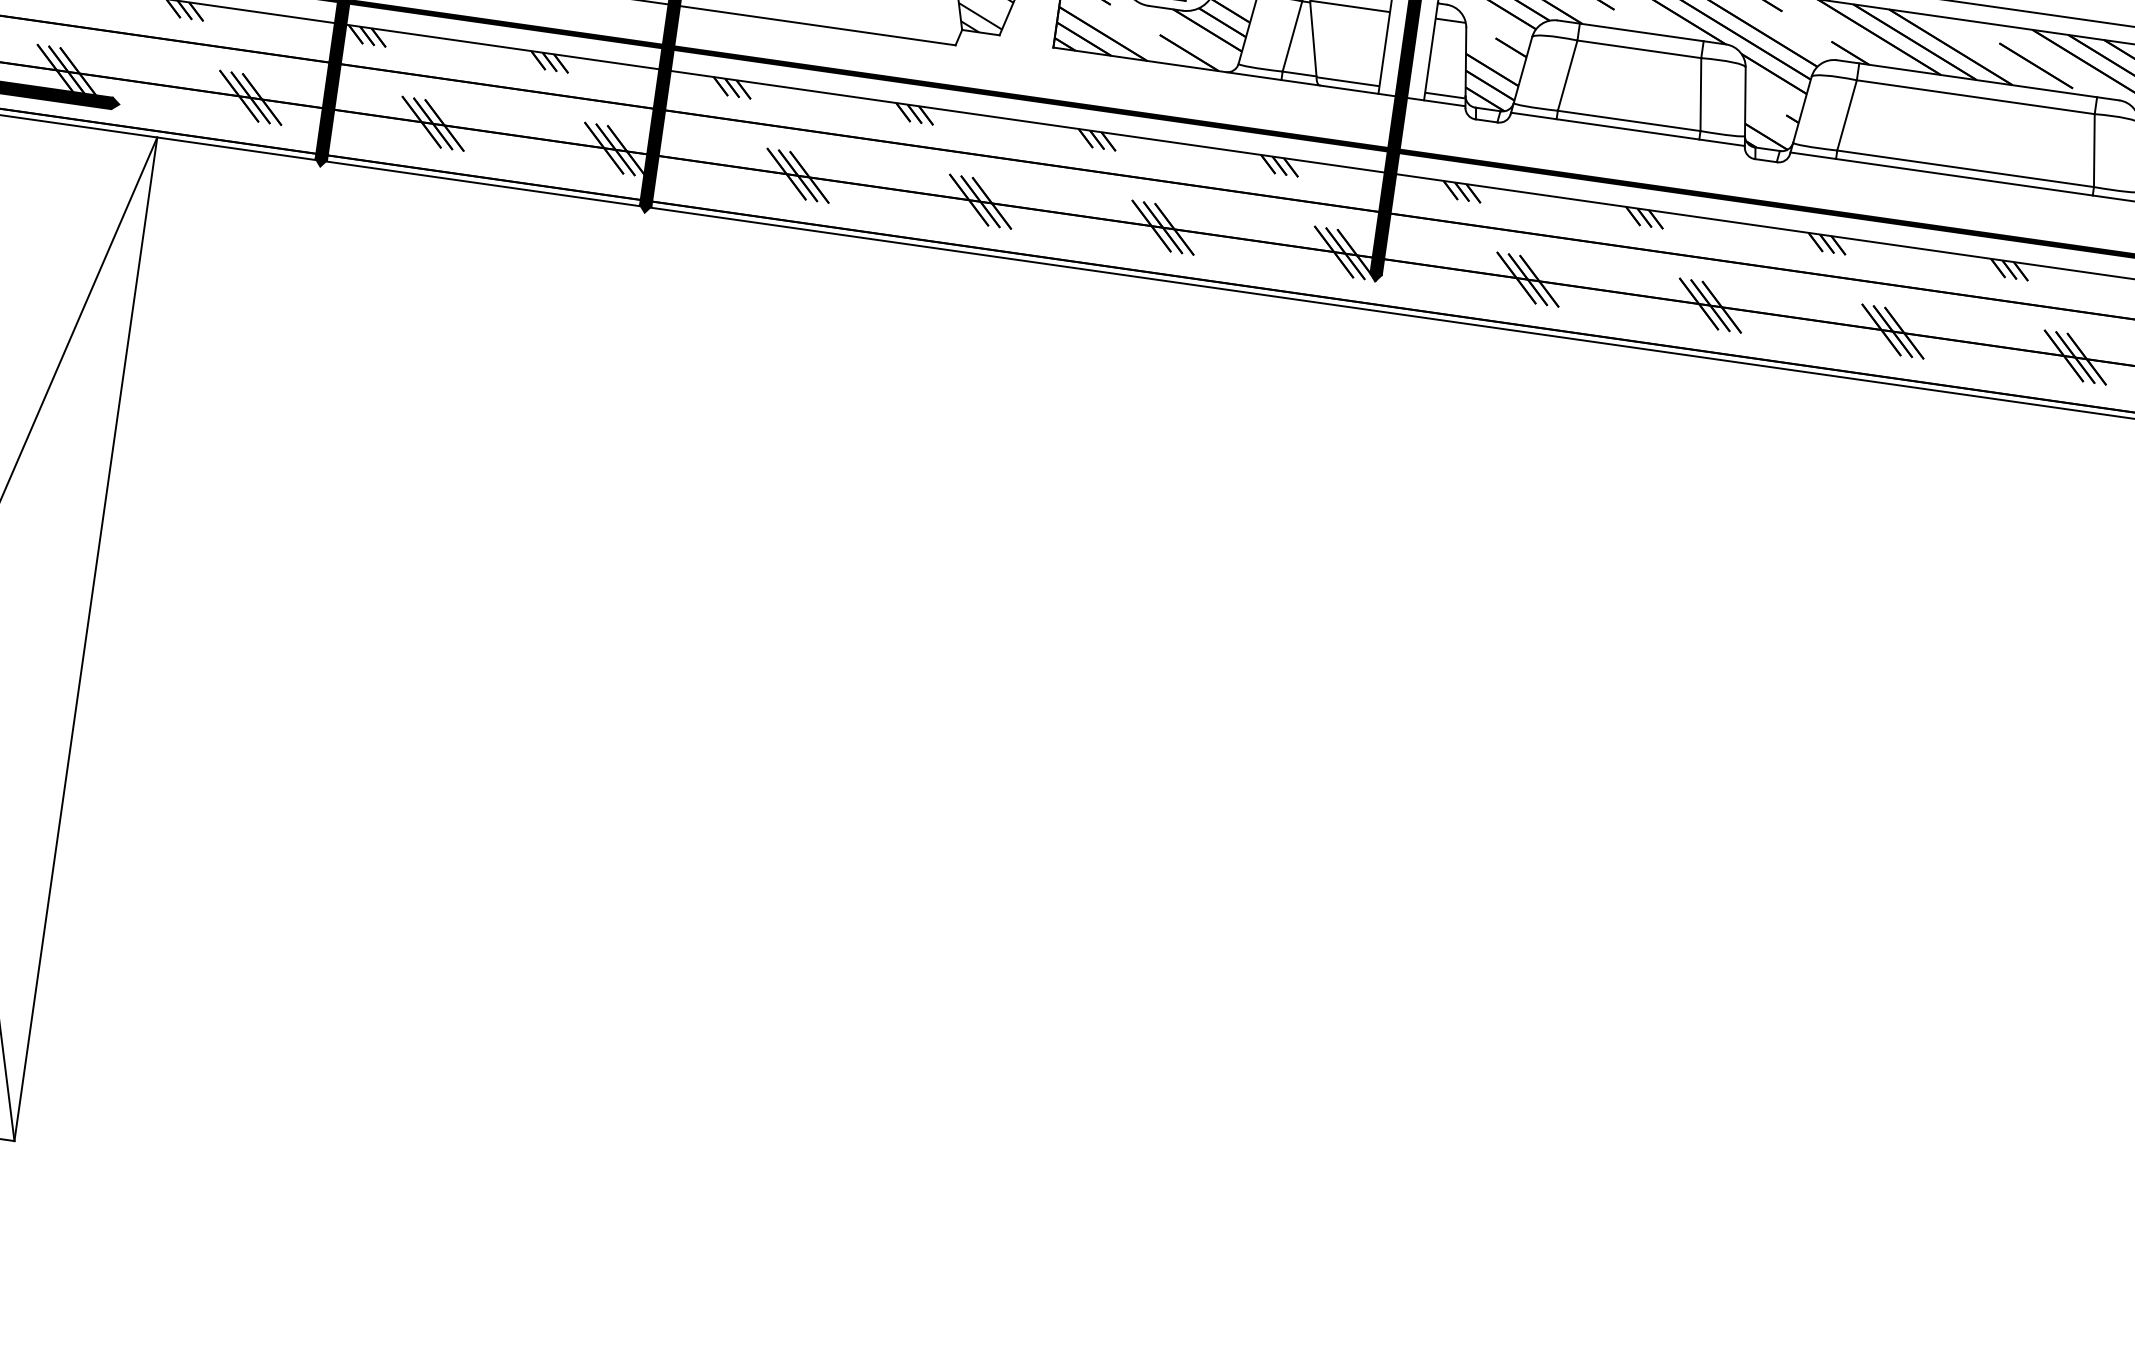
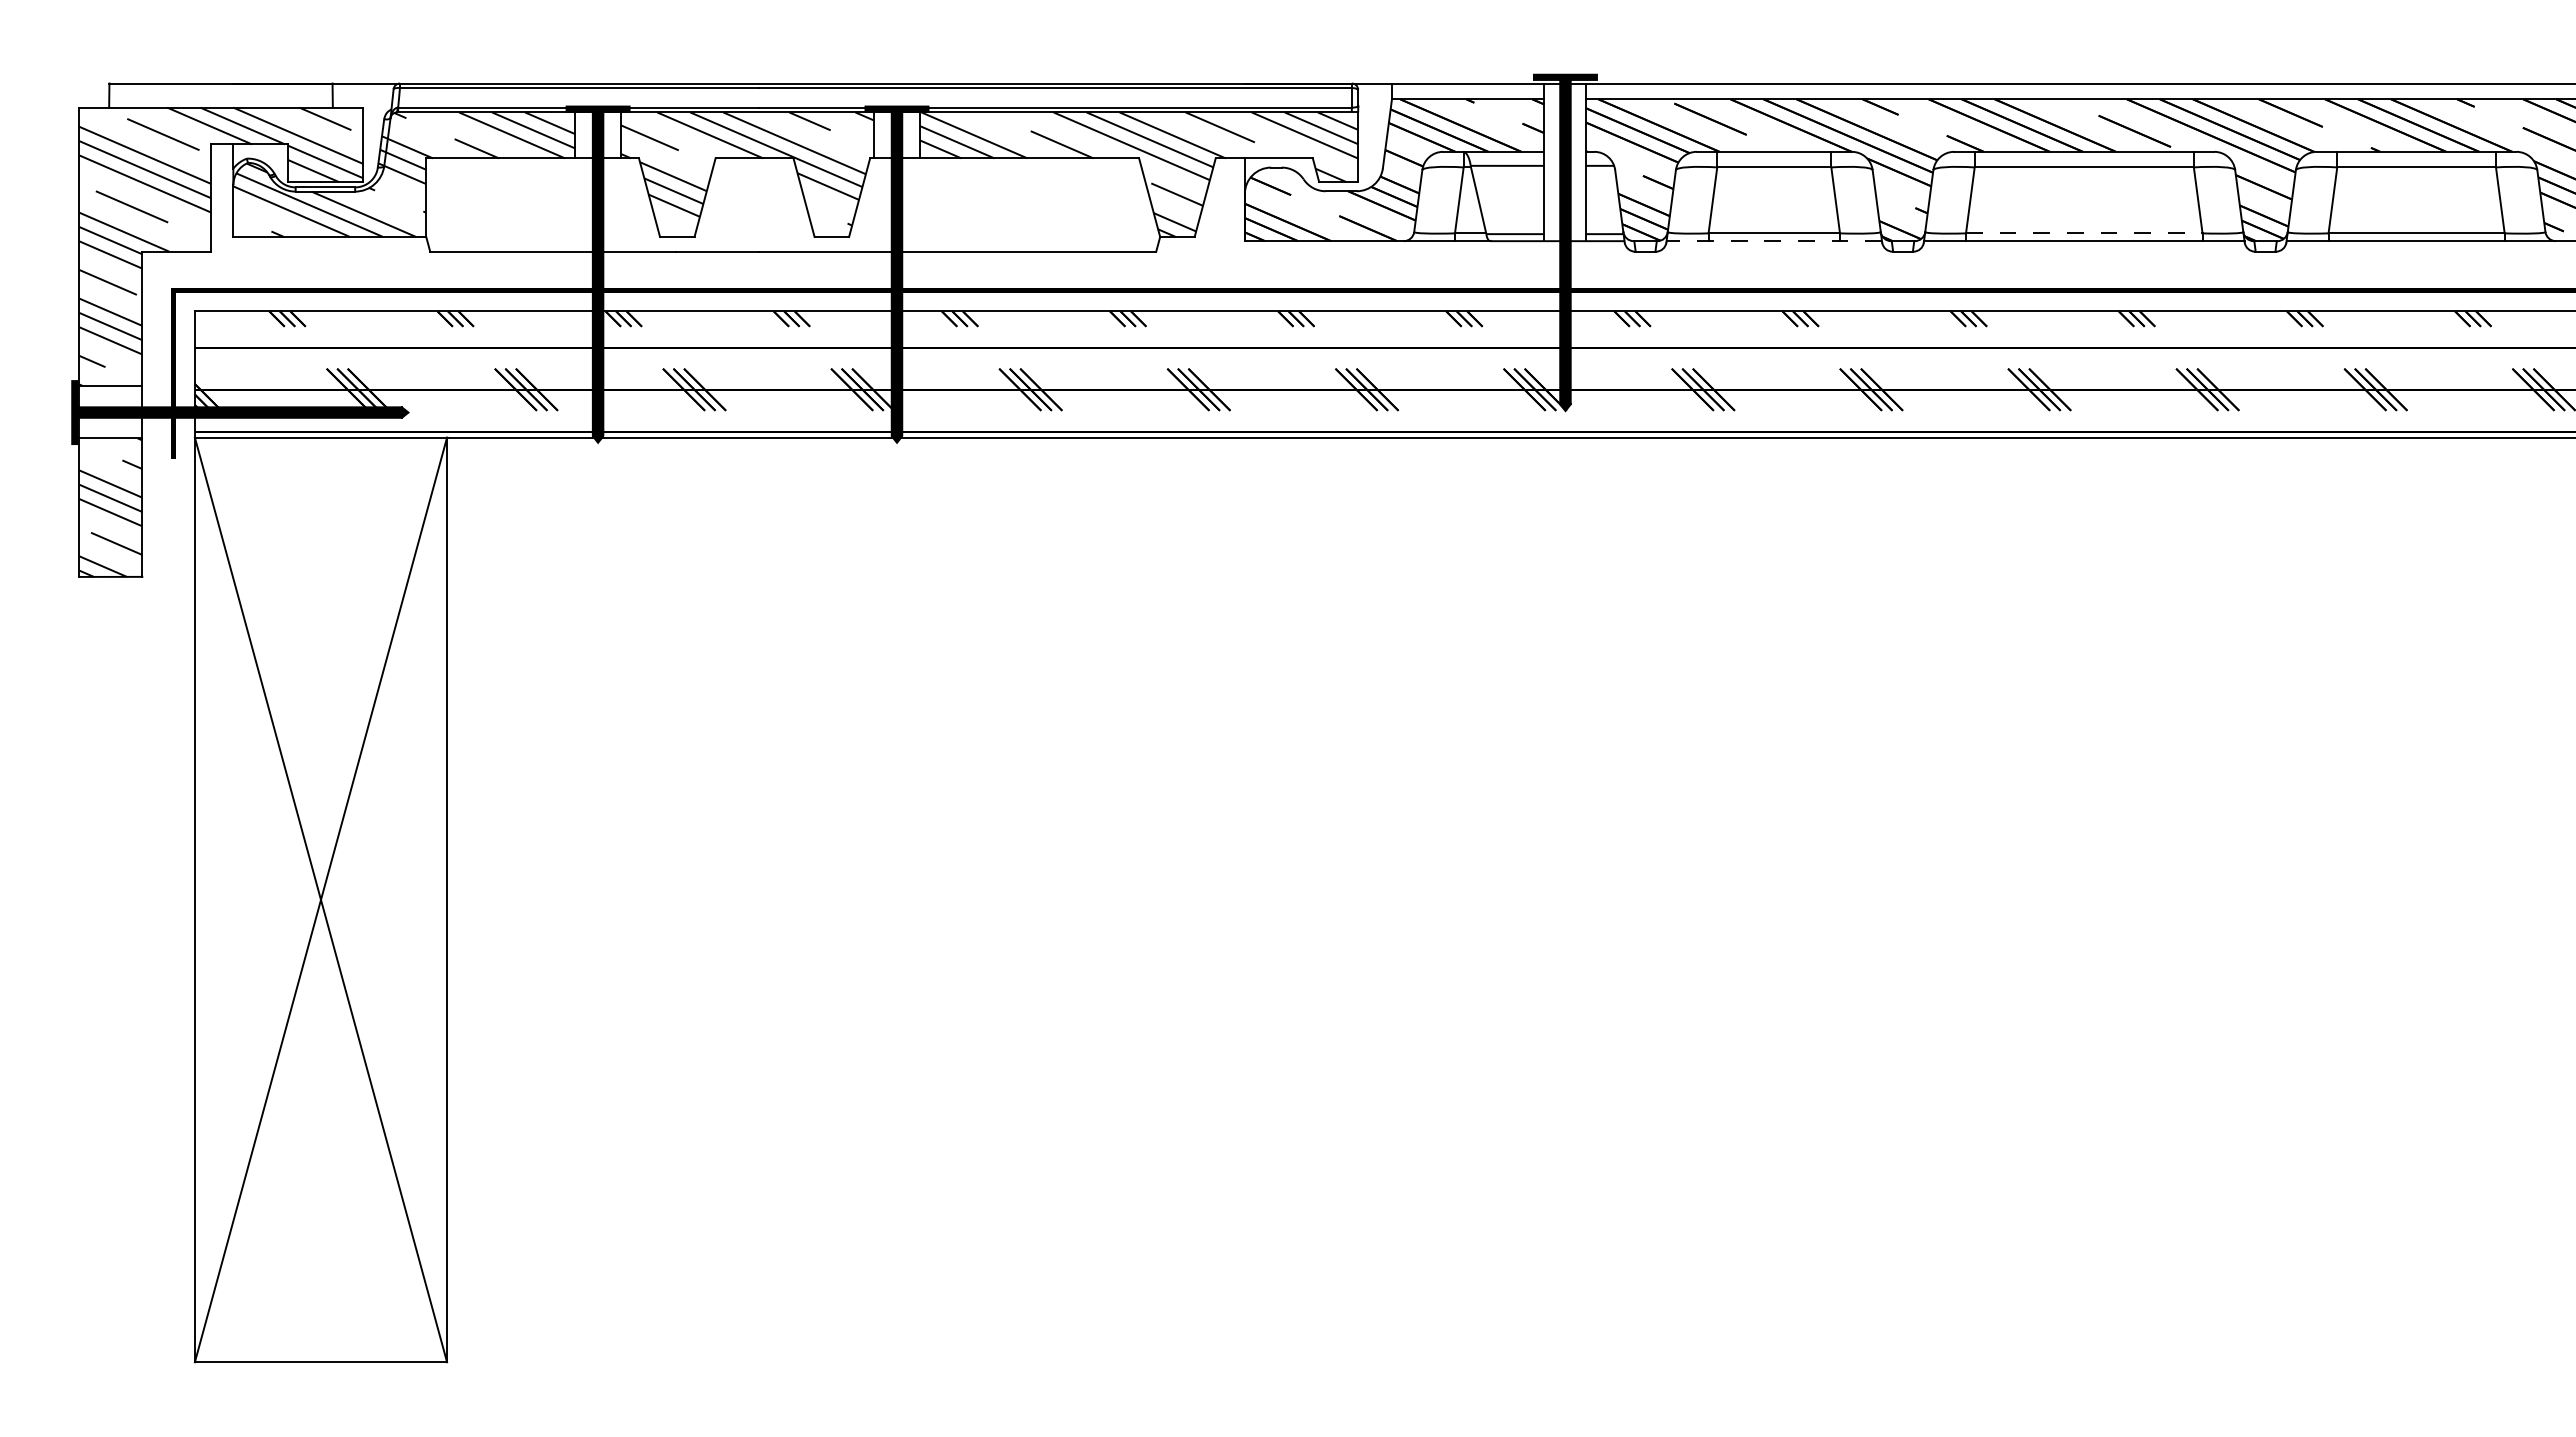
line: (1628, 129) -> (1774, 241), solid -> dashed
line: (1965, 168) -> (2084, 233), solid -> dashed

